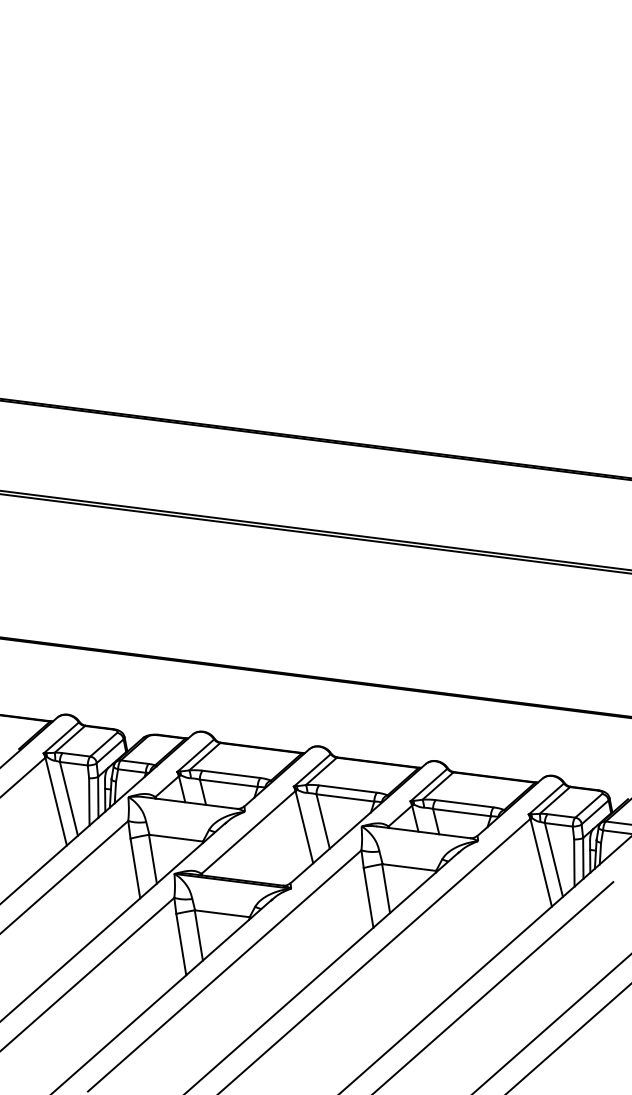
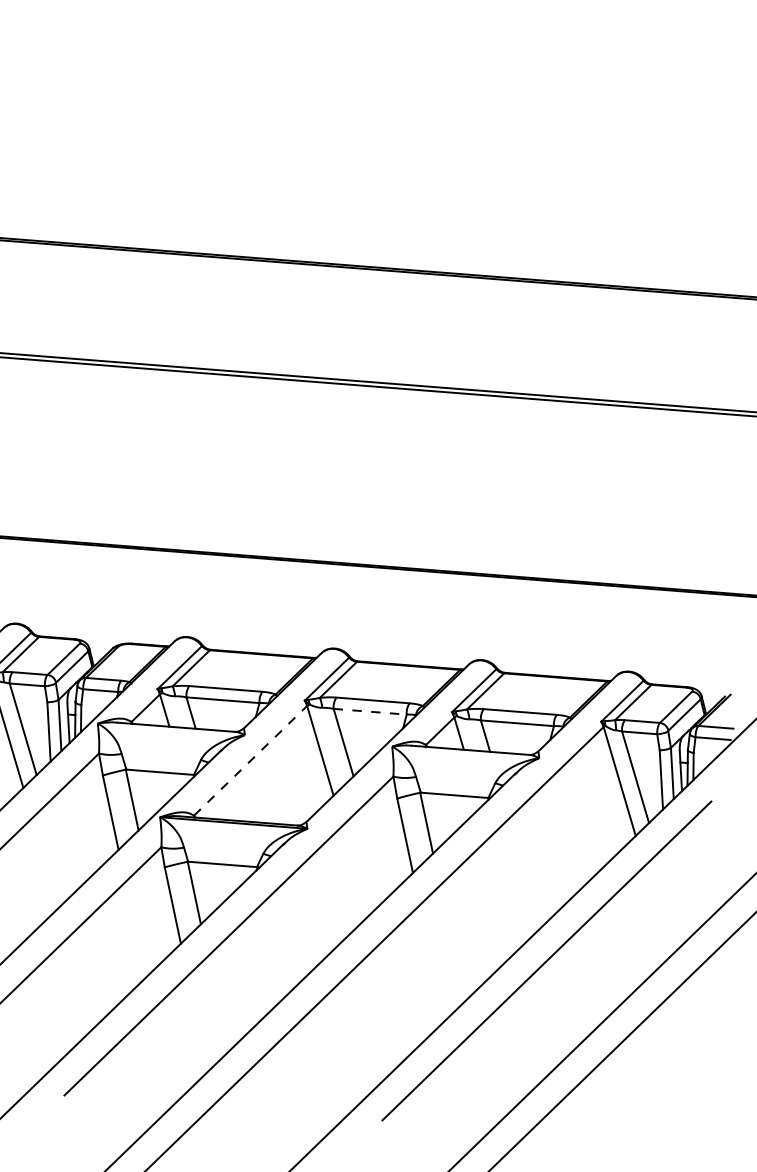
line: (345, 798) -> (370, 712), solid -> dashed
line: (248, 832) -> (250, 760), solid -> dashed

